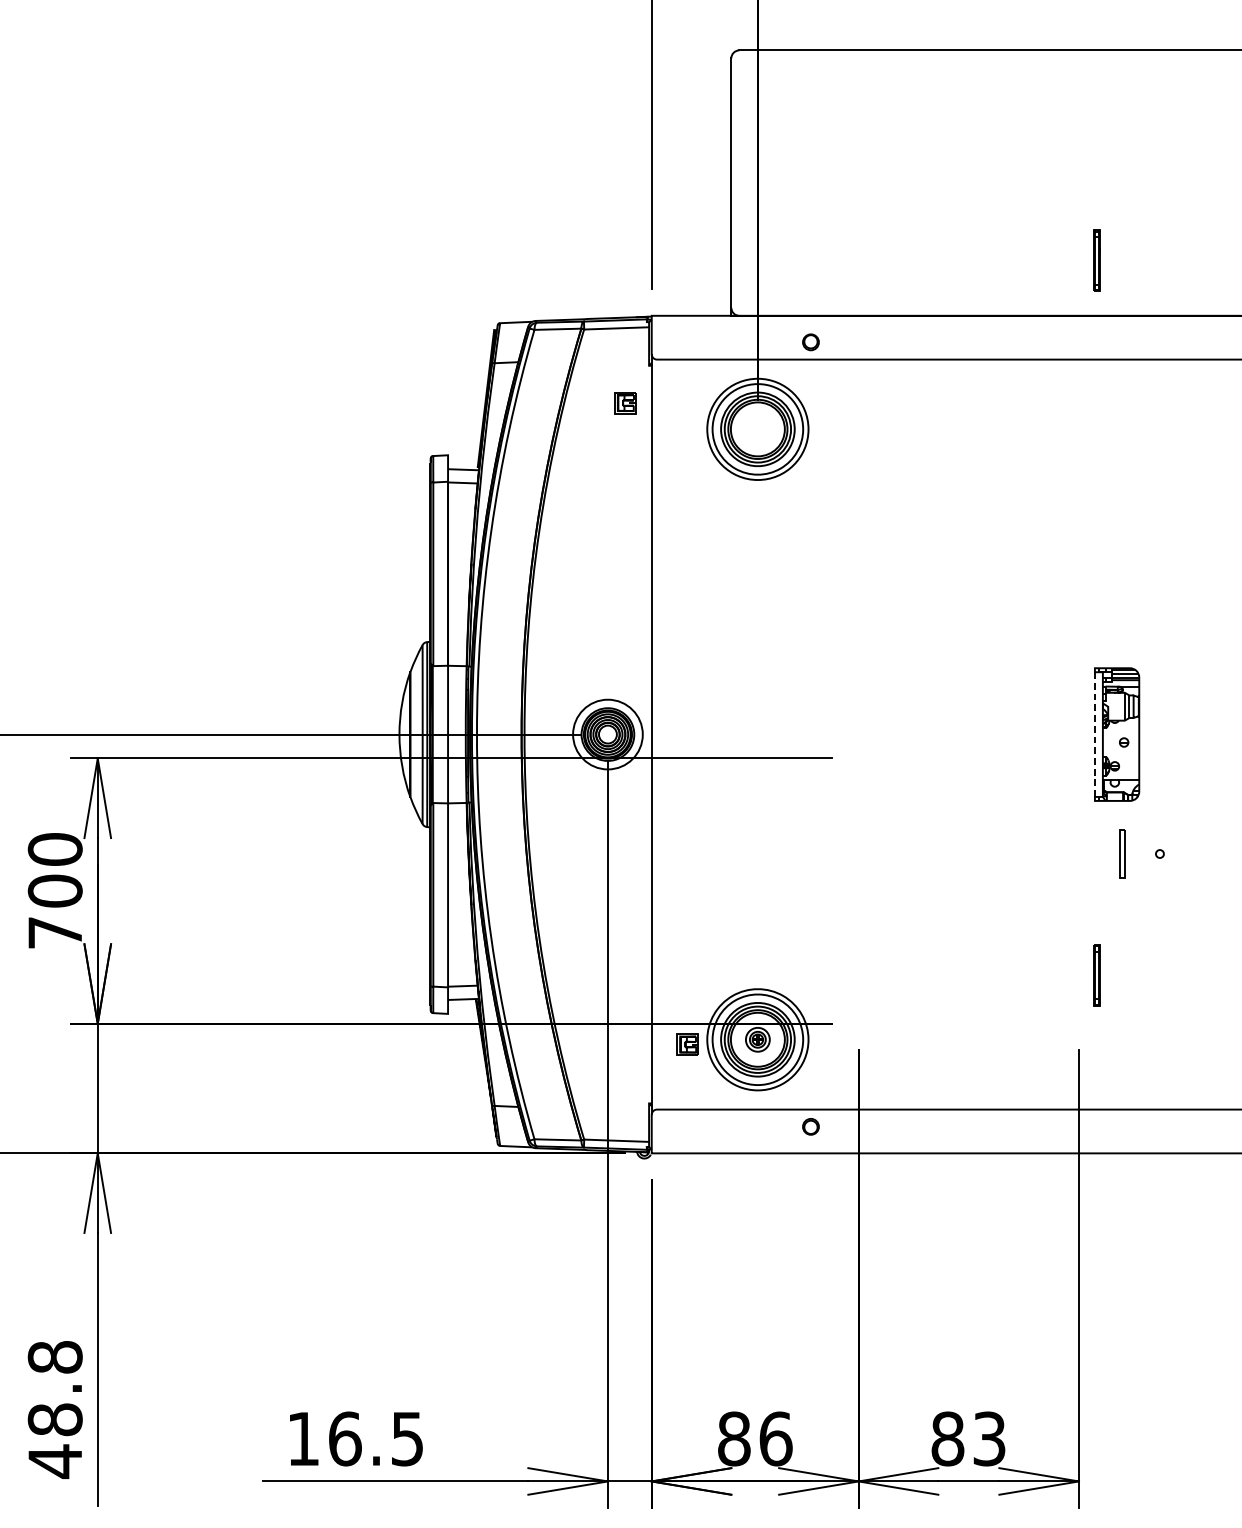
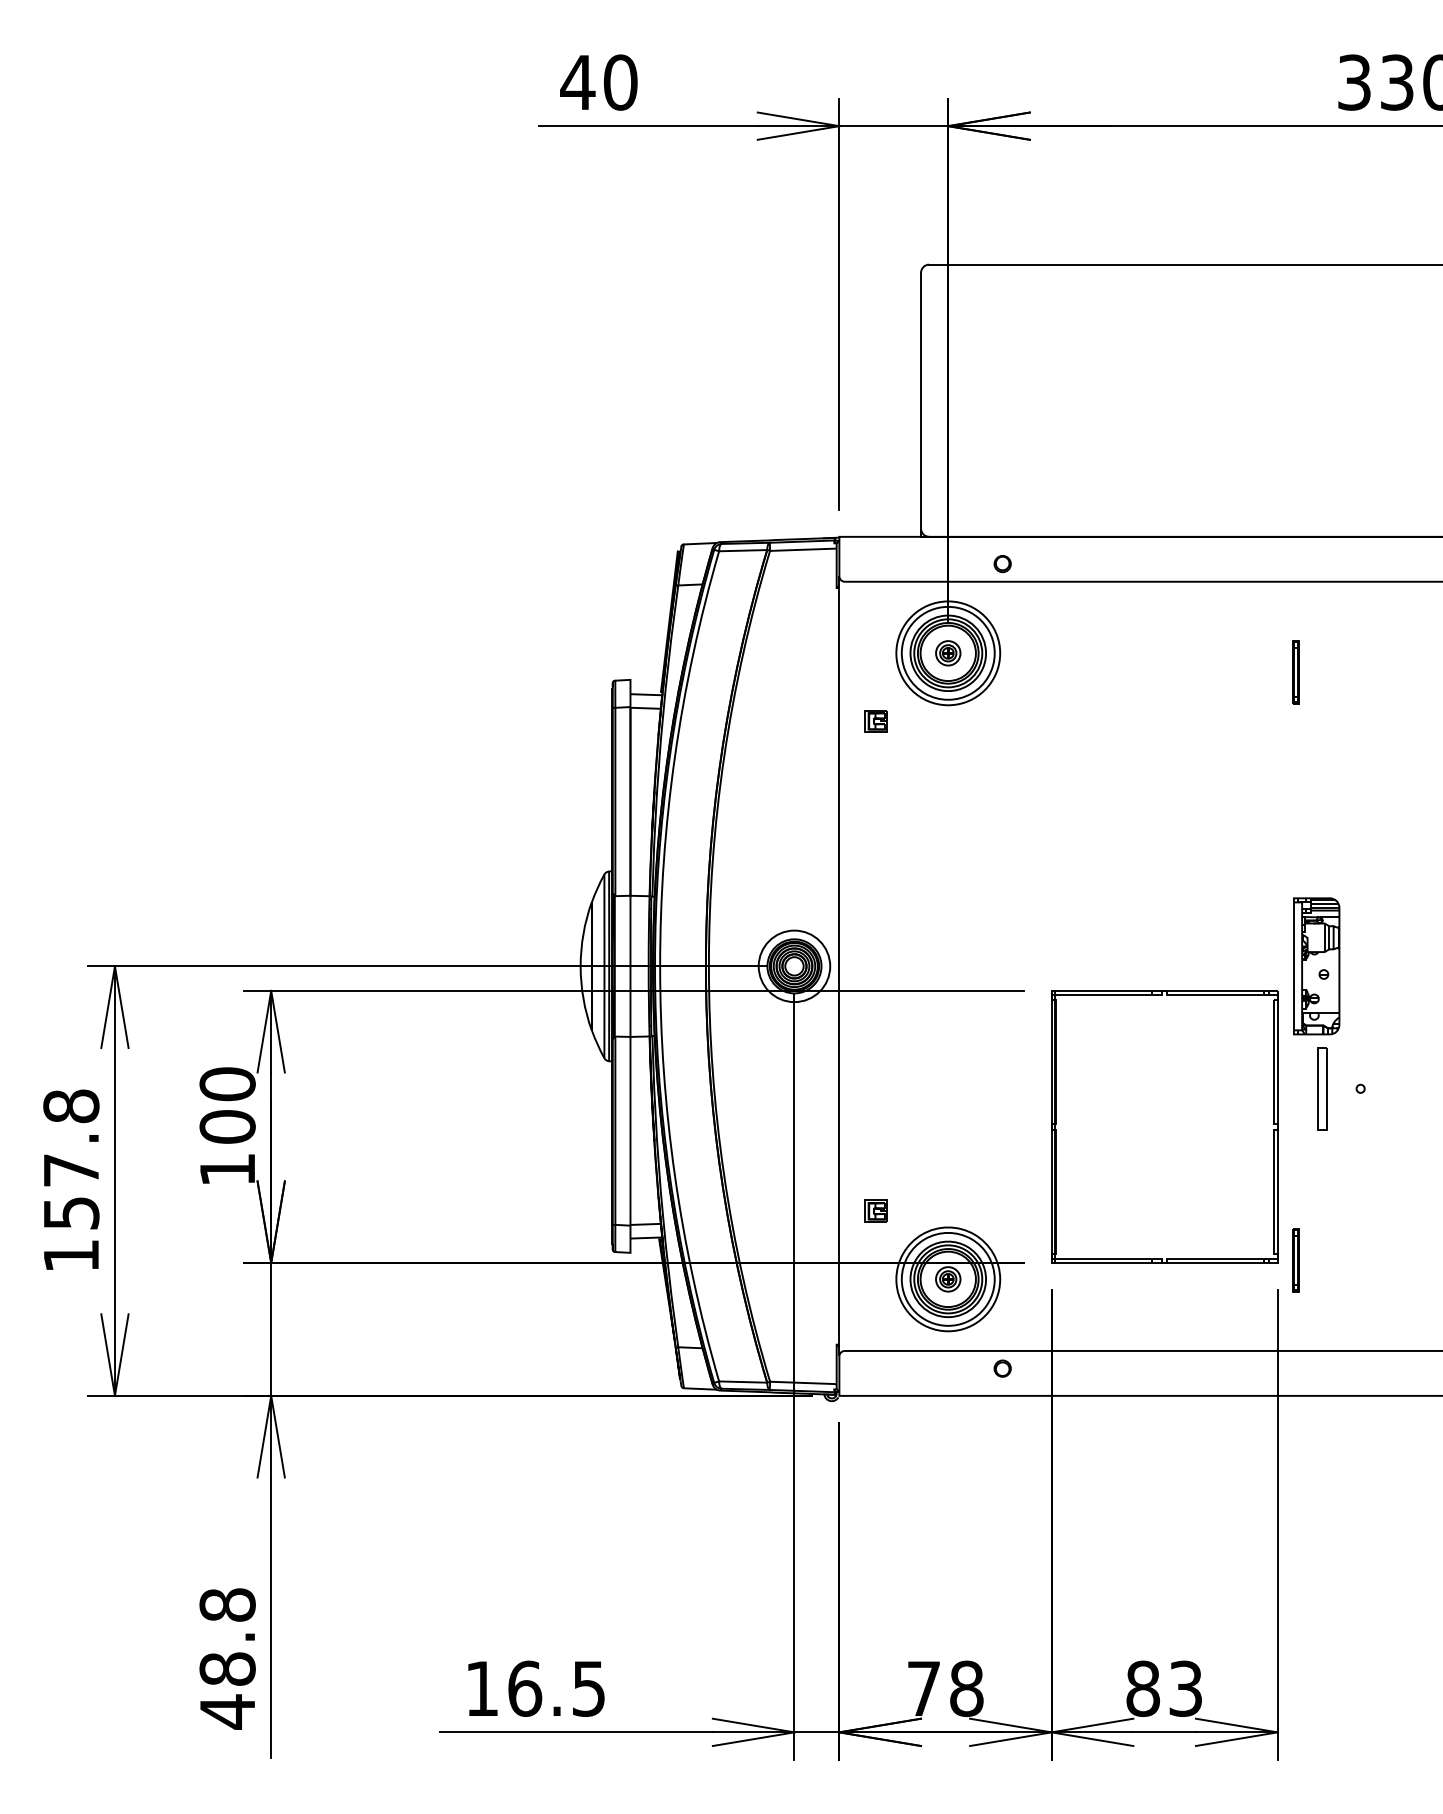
part: (1096, 260) -> (1295, 672), moved
part: (624, 403) -> (875, 721), moved
part: (758, 429) -> (948, 653), added
line: (1094, 734) -> (1293, 966), dashed -> solid
part: (1122, 853) -> (1322, 1088), size x1.67
part: (968, 890) -> (1164, 1126), added
text: (55, 932) -> (227, 1169), 700 -> 100
part: (1096, 975) -> (1295, 1260), moved
part: (686, 1043) -> (875, 1210), moved
text: (755, 1438) -> (945, 1688), 86 -> 78

